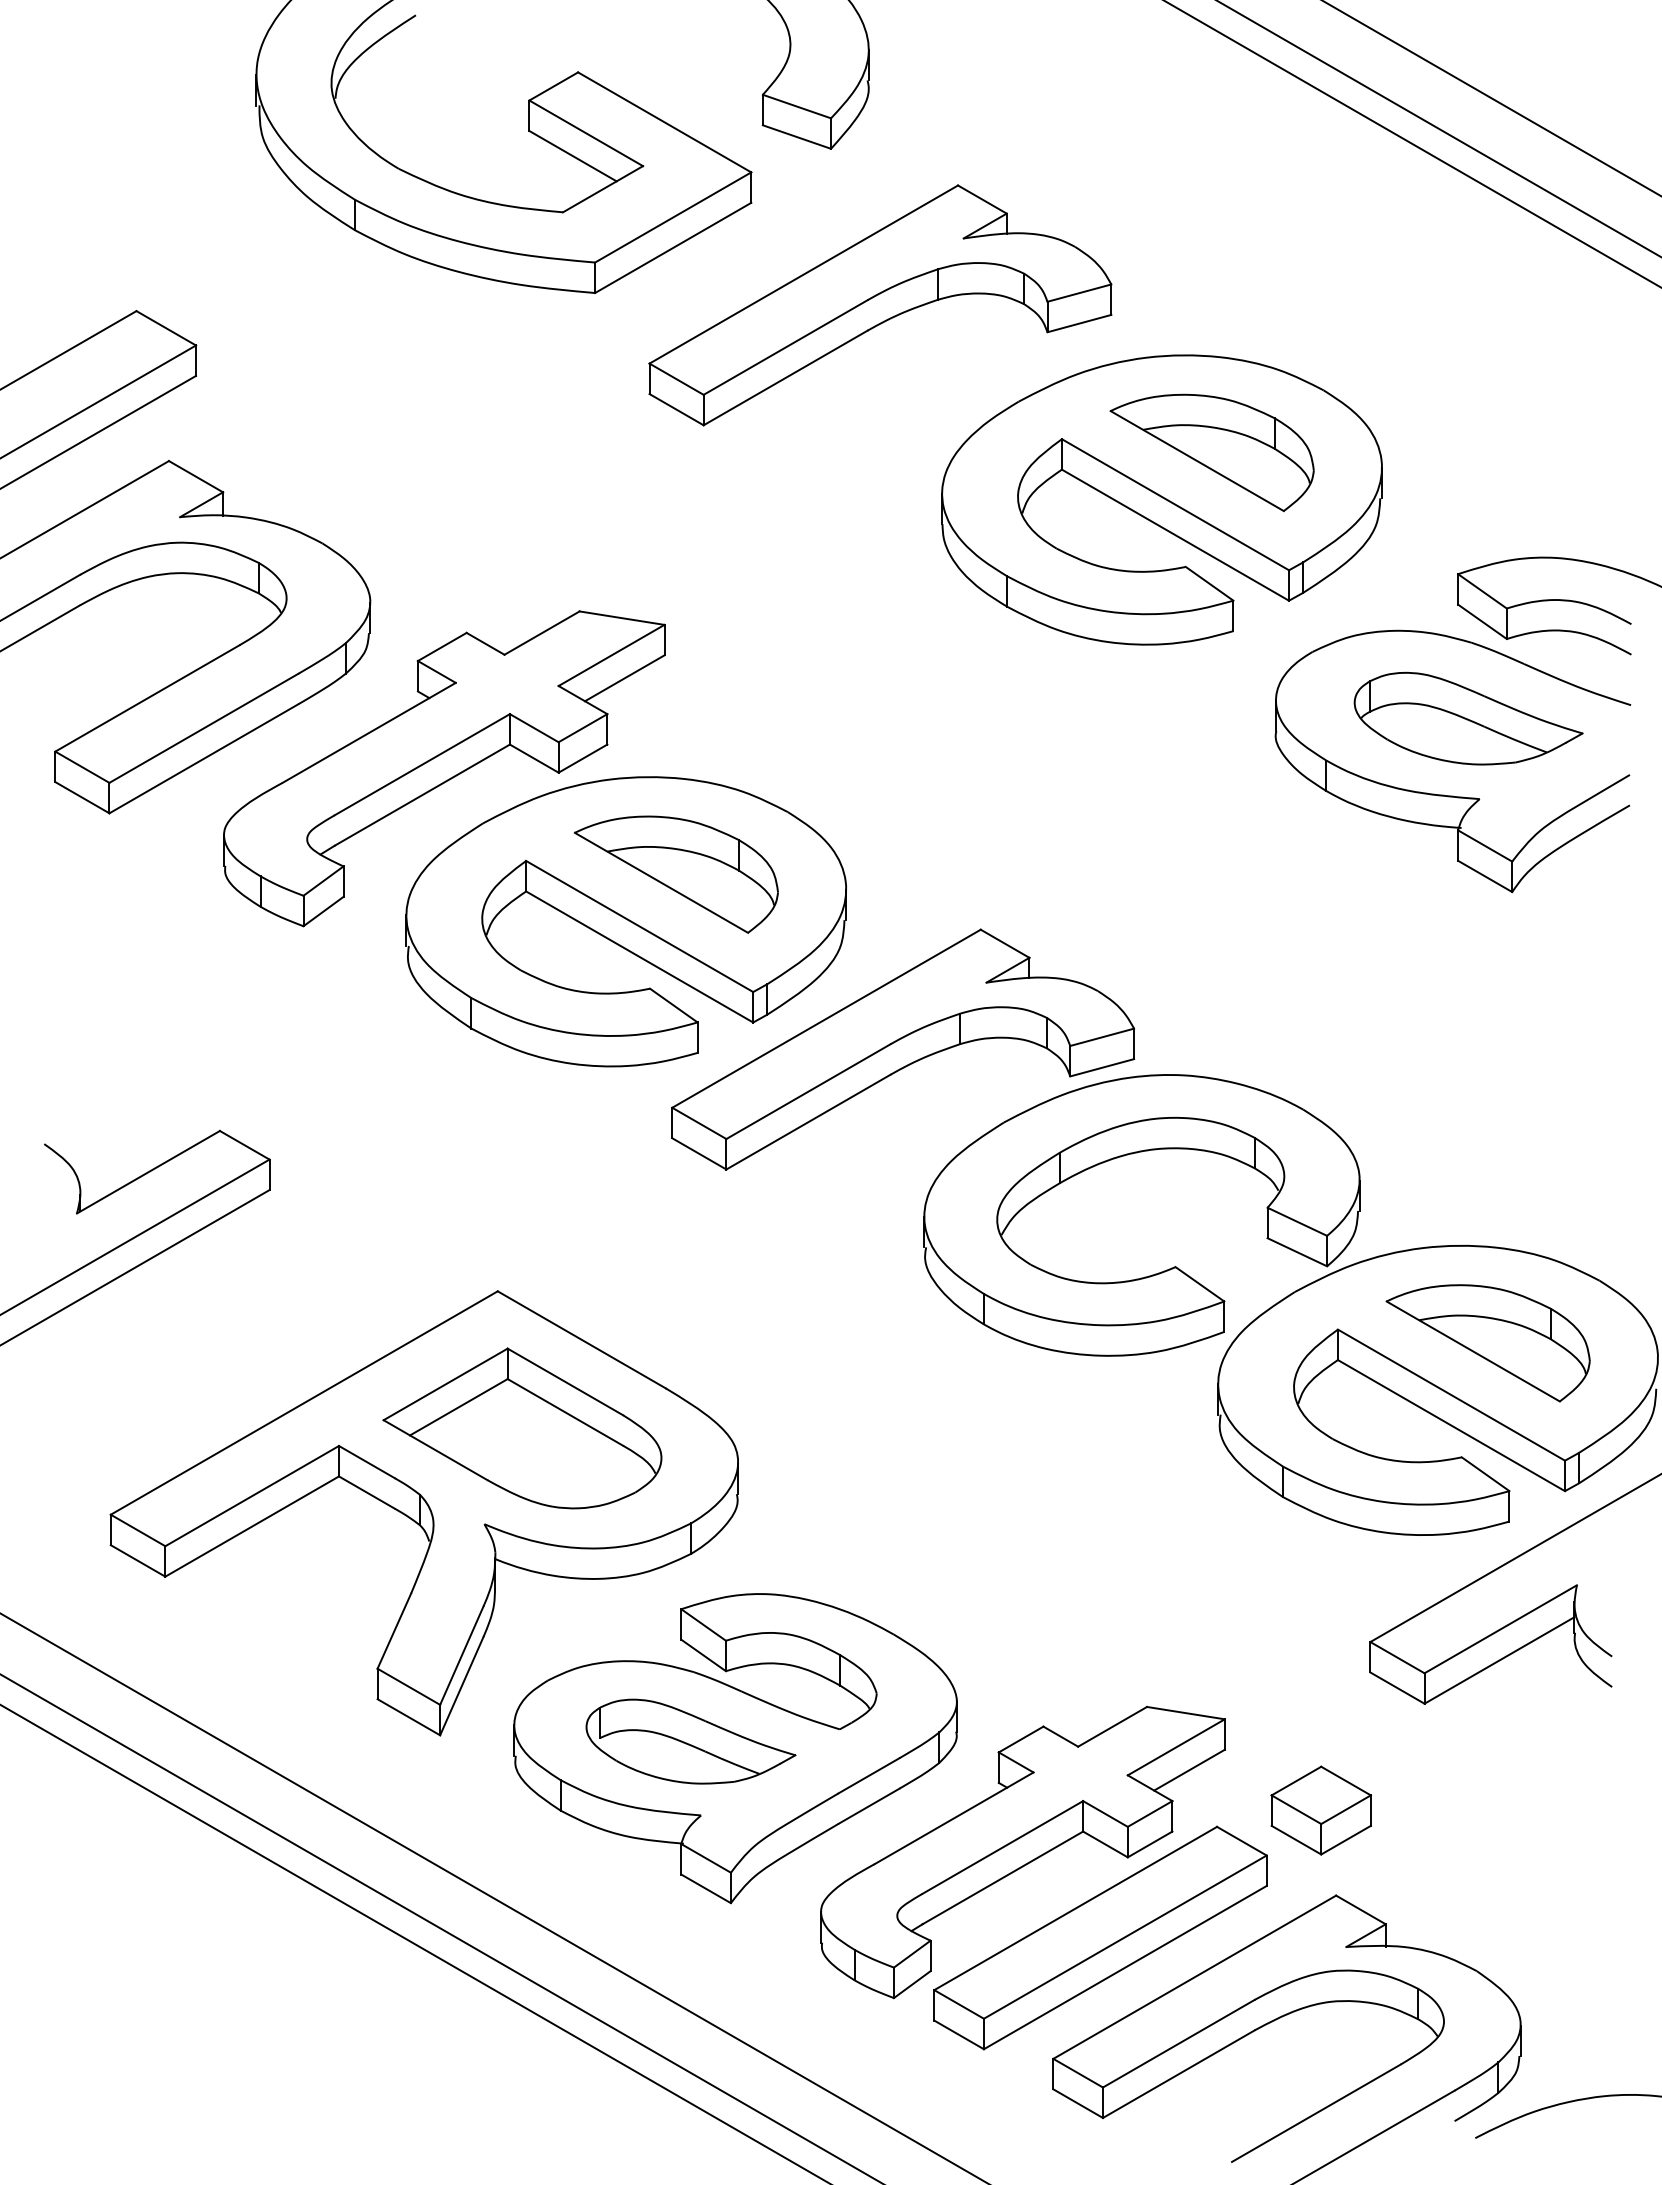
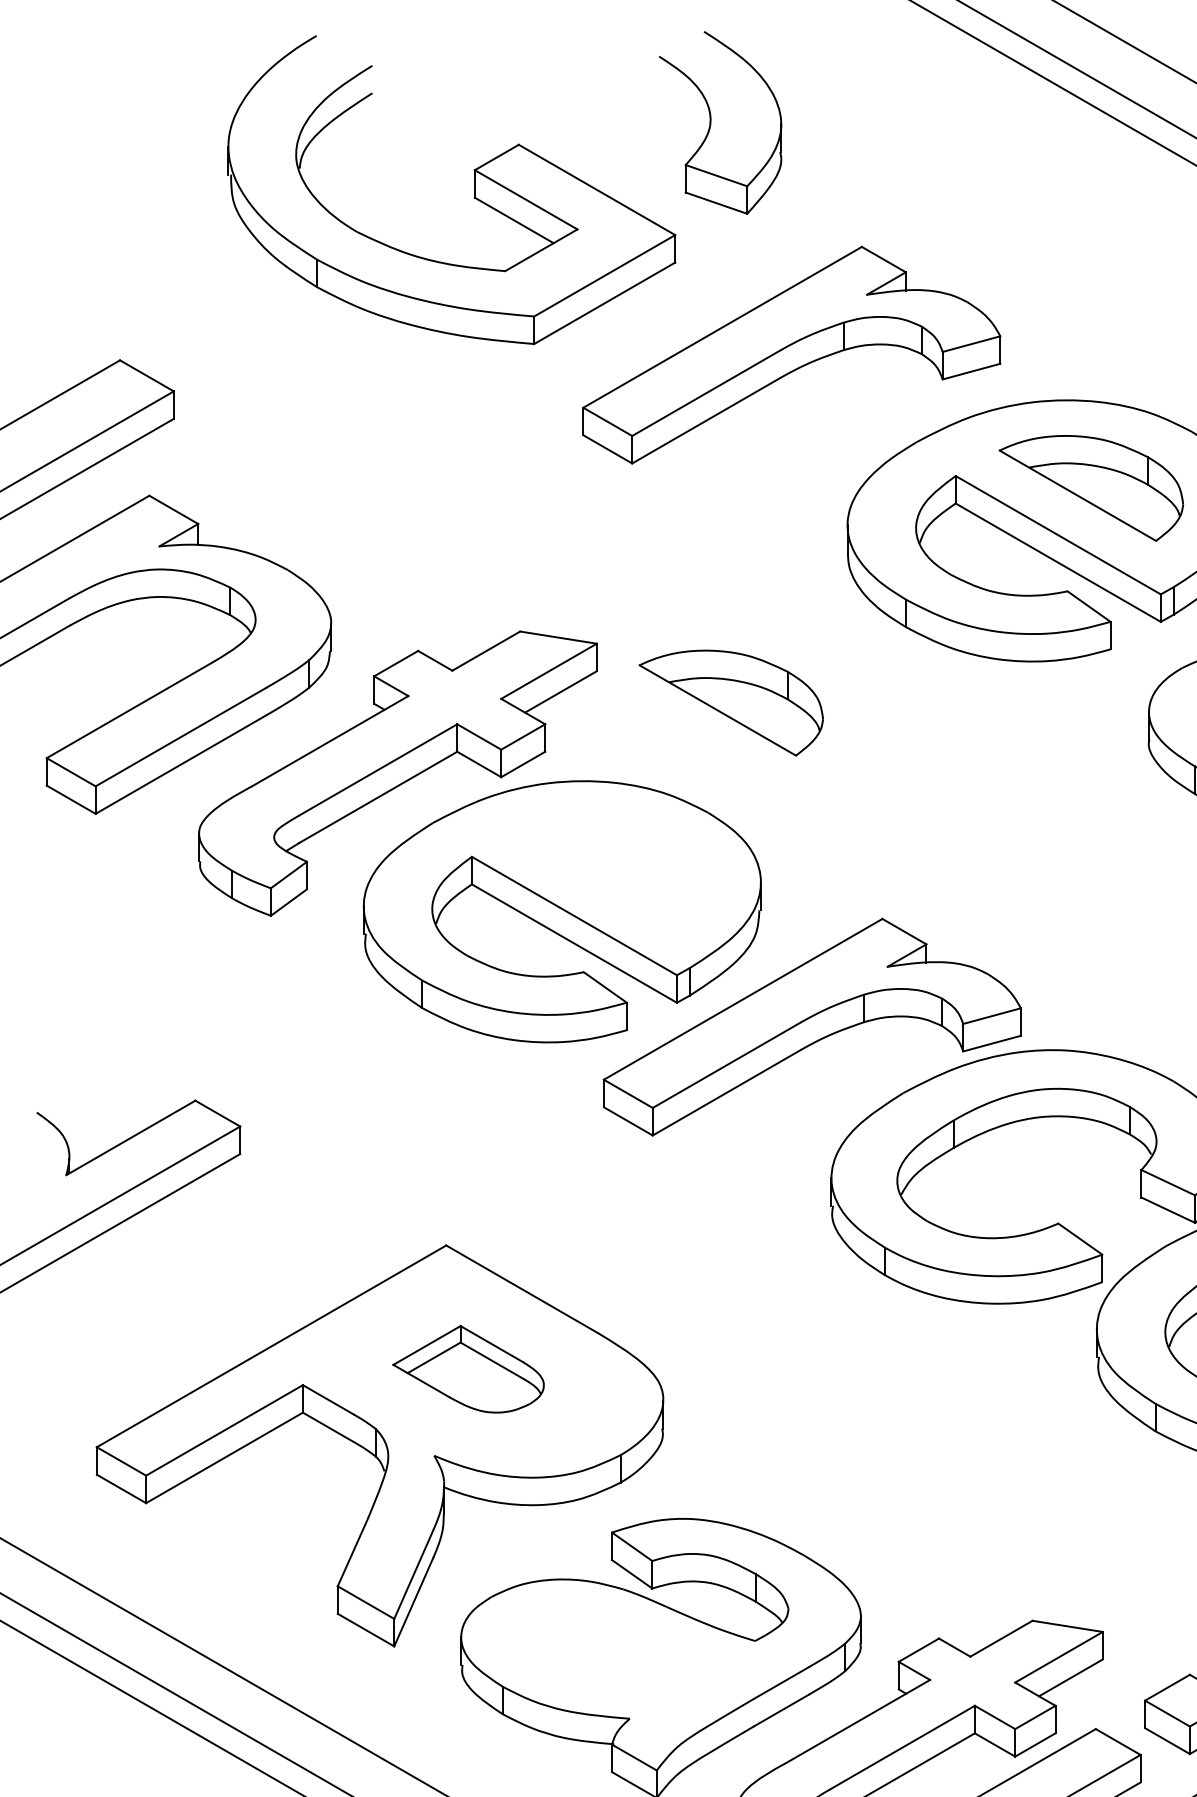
part: (675, 874) -> (730, 702), moved
part: (522, 1428) -> (468, 1369), size x0.6
part: (690, 1741) -> (620, 1651), removed

